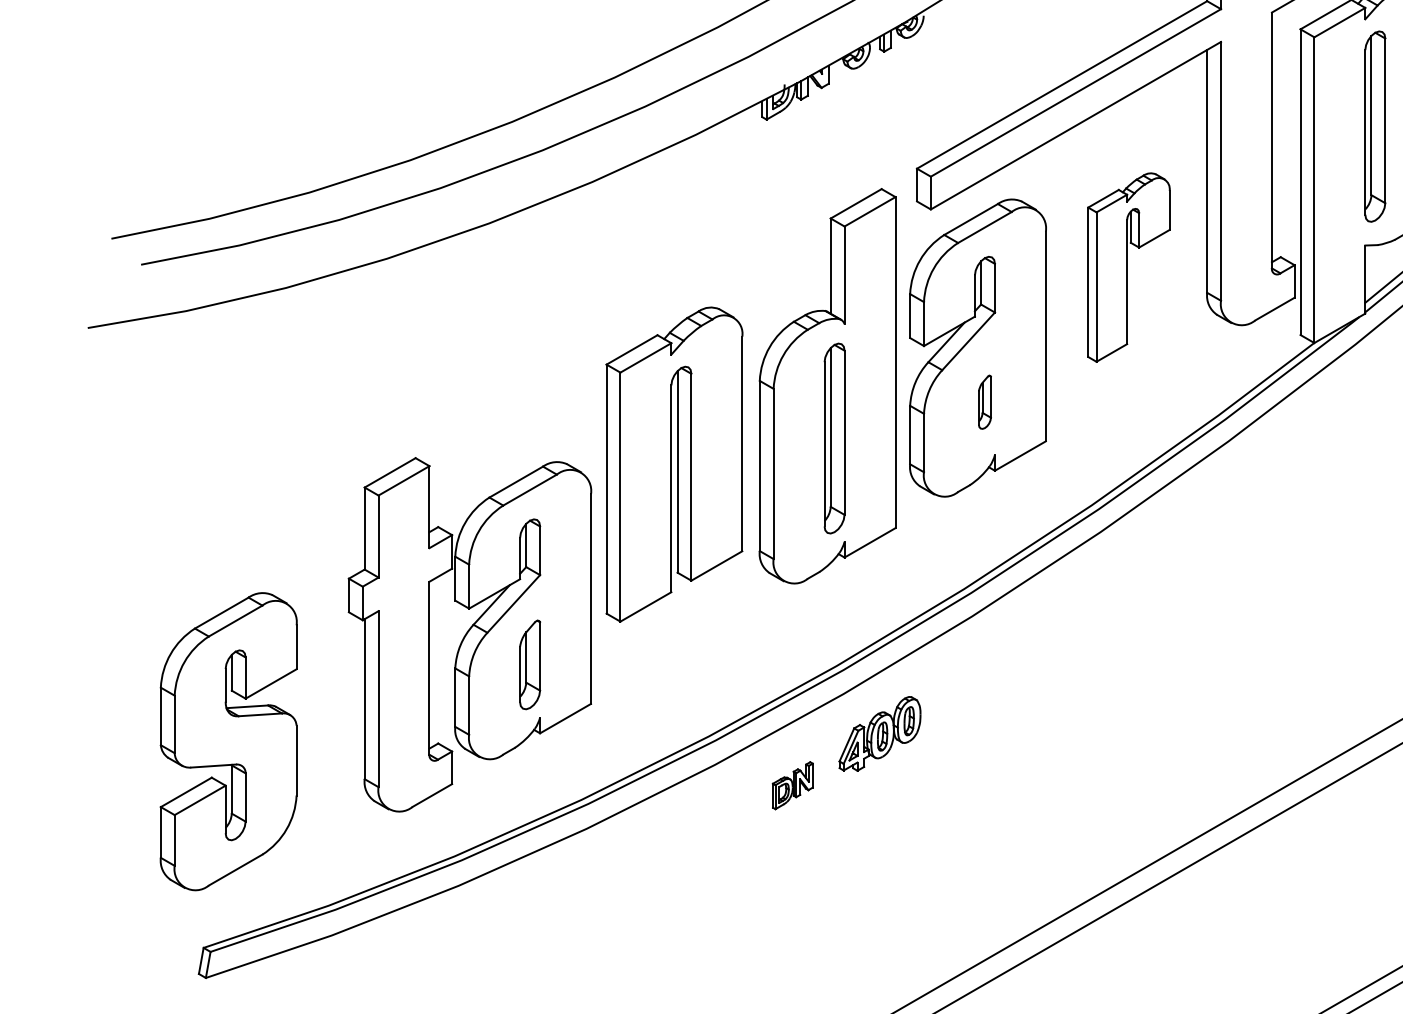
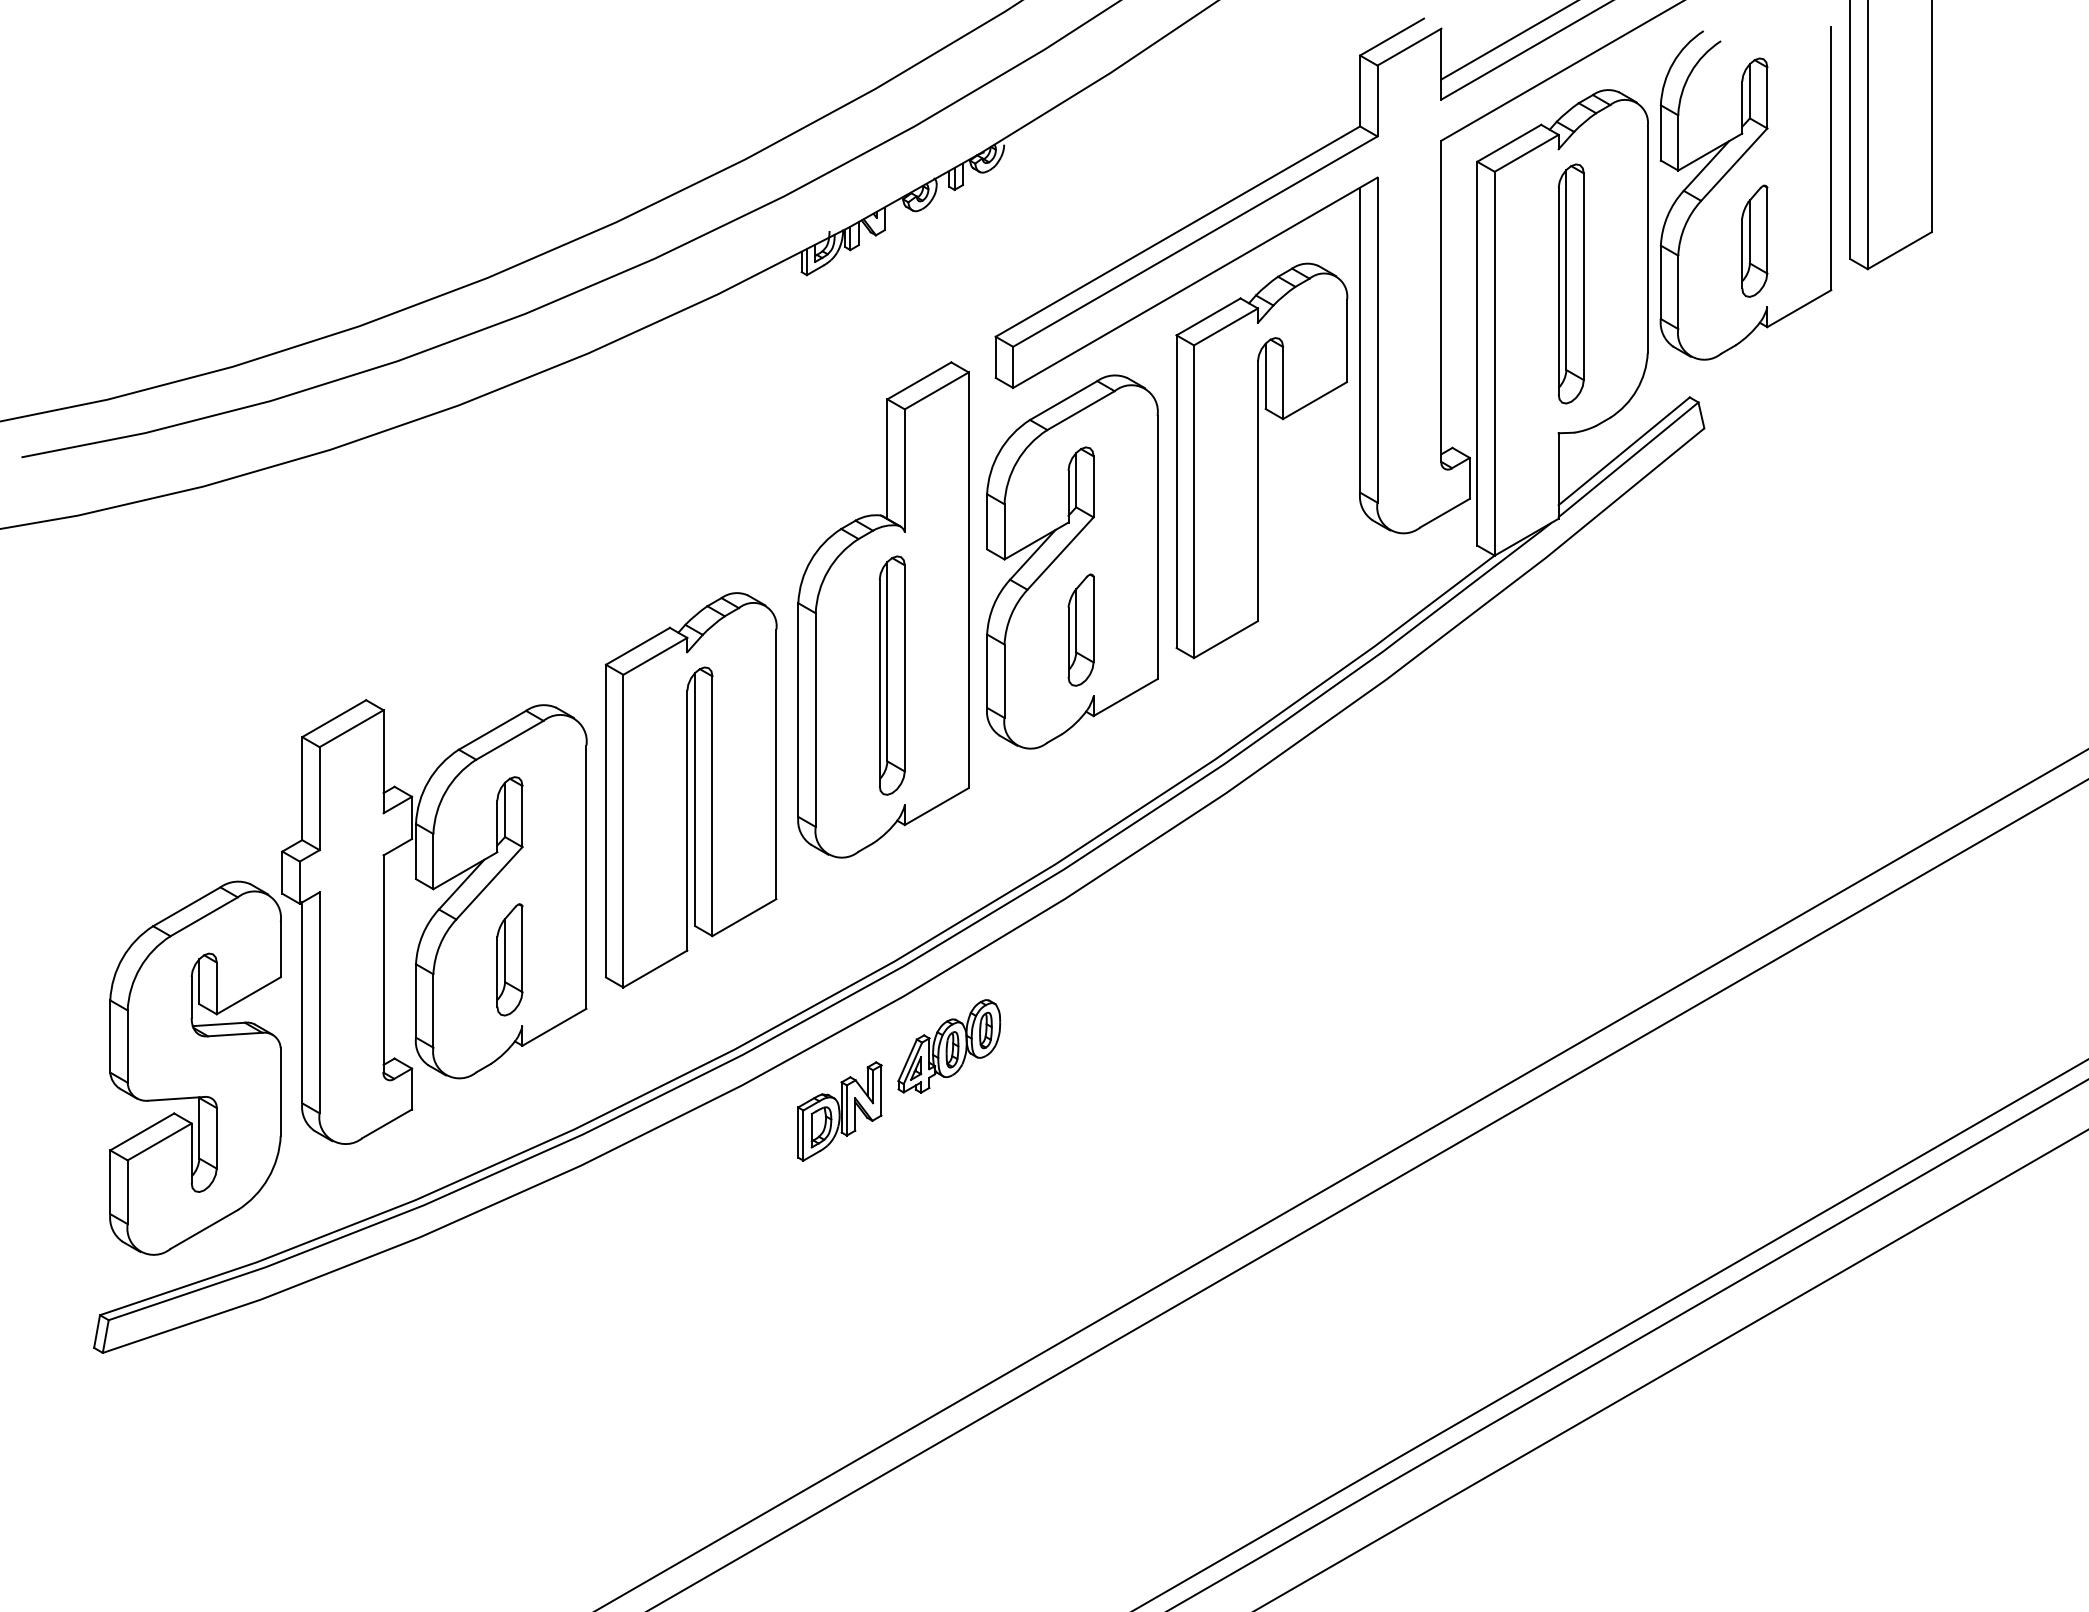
part: (1128, 267) -> (1261, 460), size x1.67
part: (984, 401) -> (1080, 629), size x1.67
part: (673, 464) -> (690, 790), moved
part: (228, 741) -> (195, 1067), moved
part: (792, 785) -> (839, 1111), size x1.67

